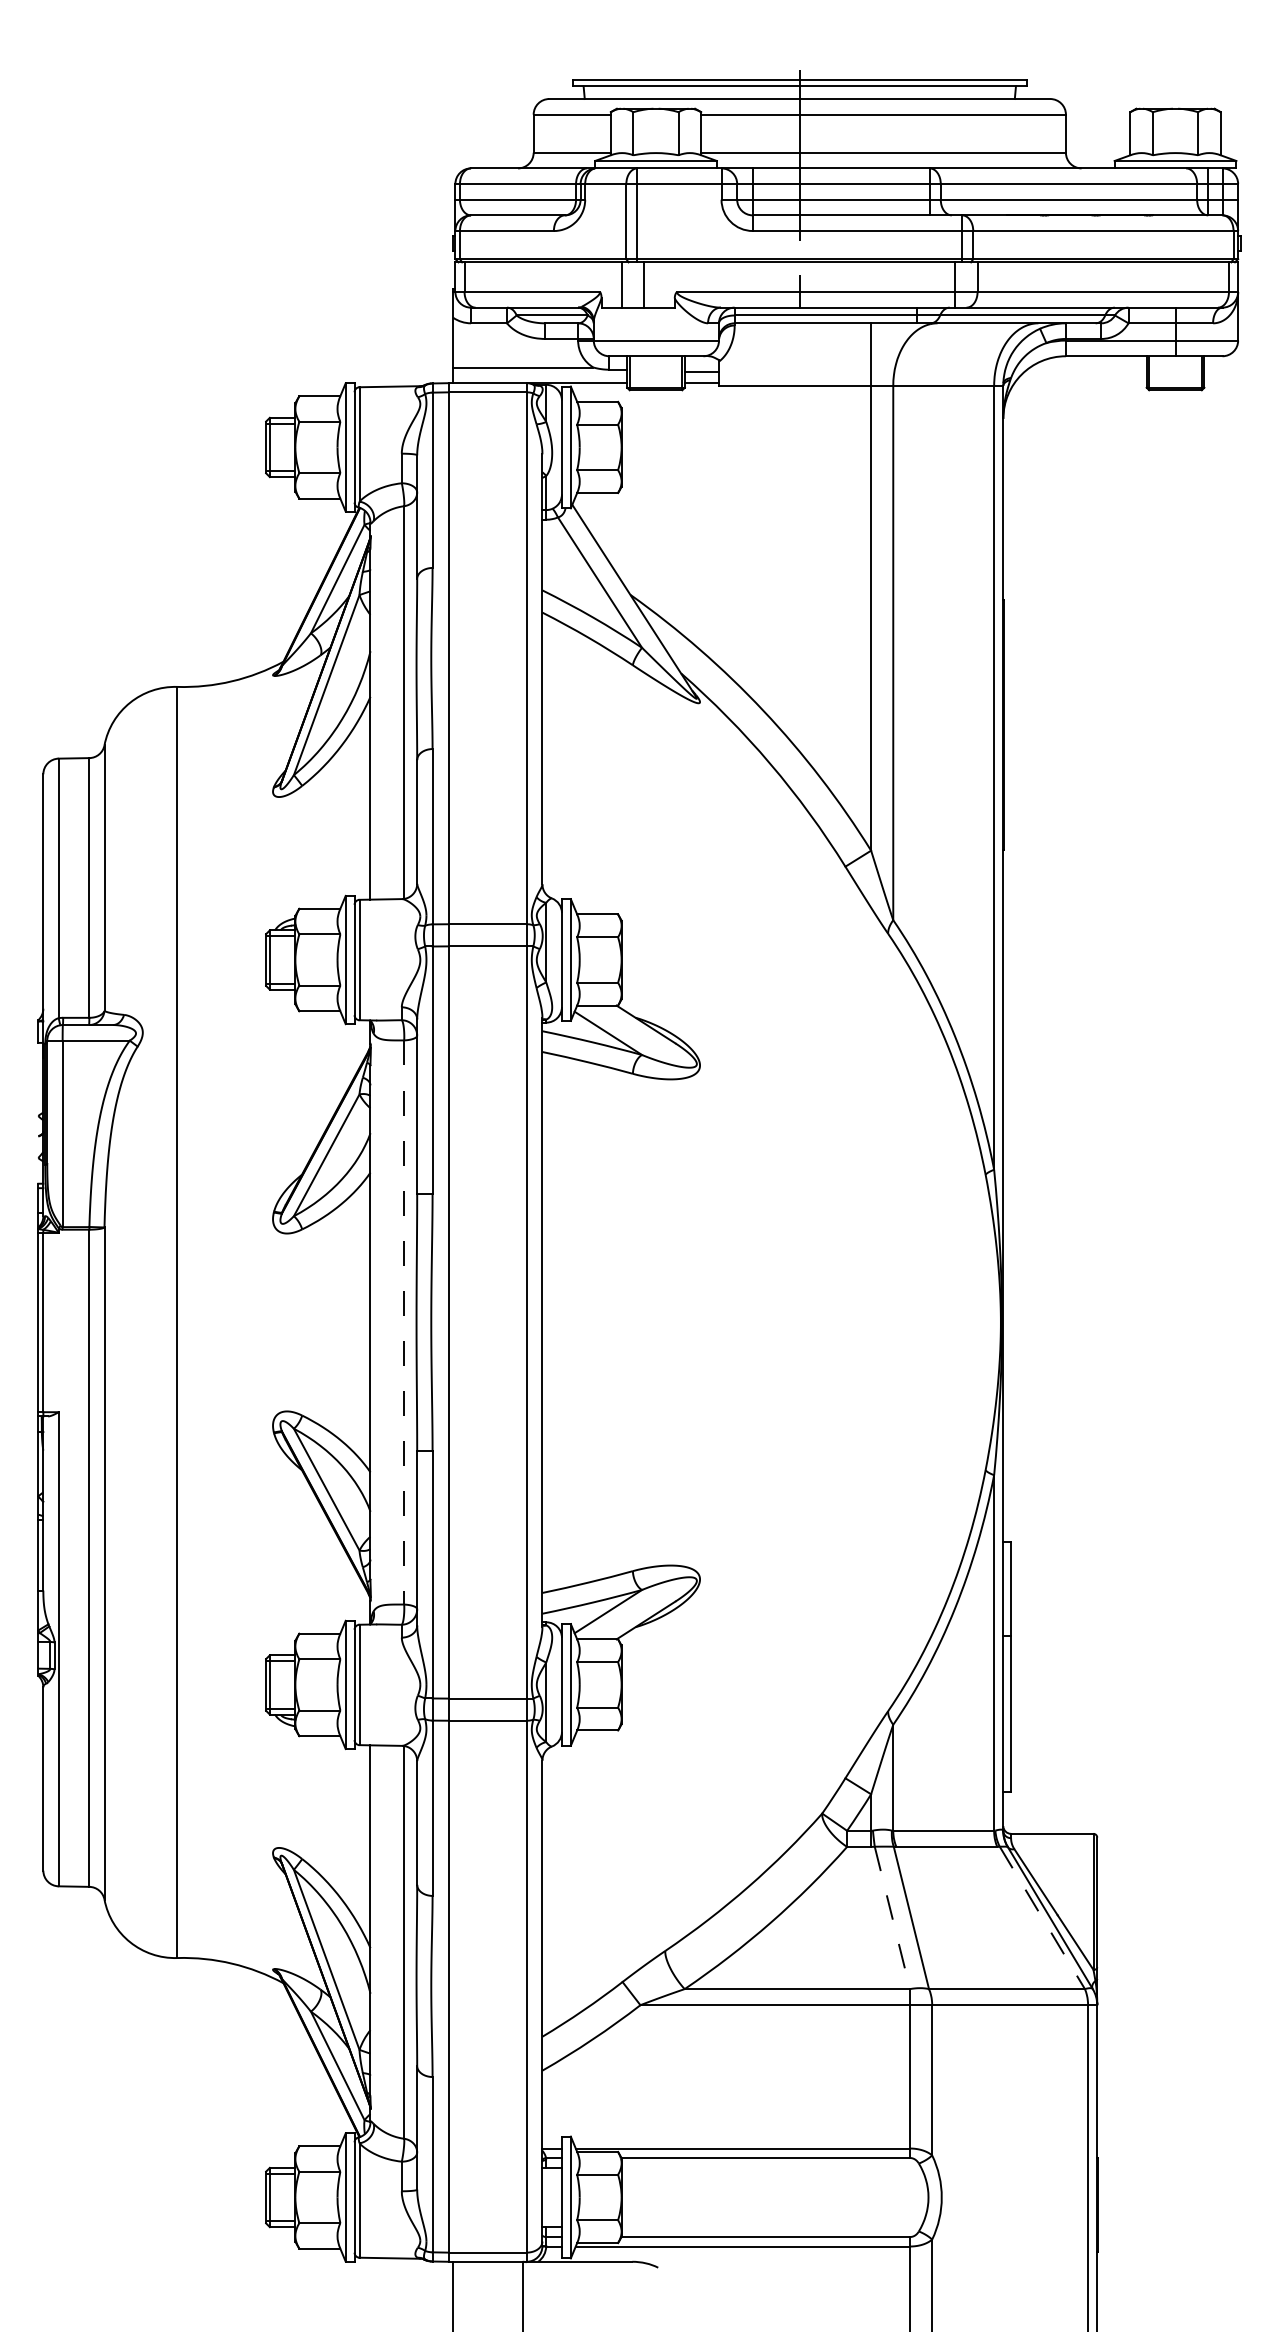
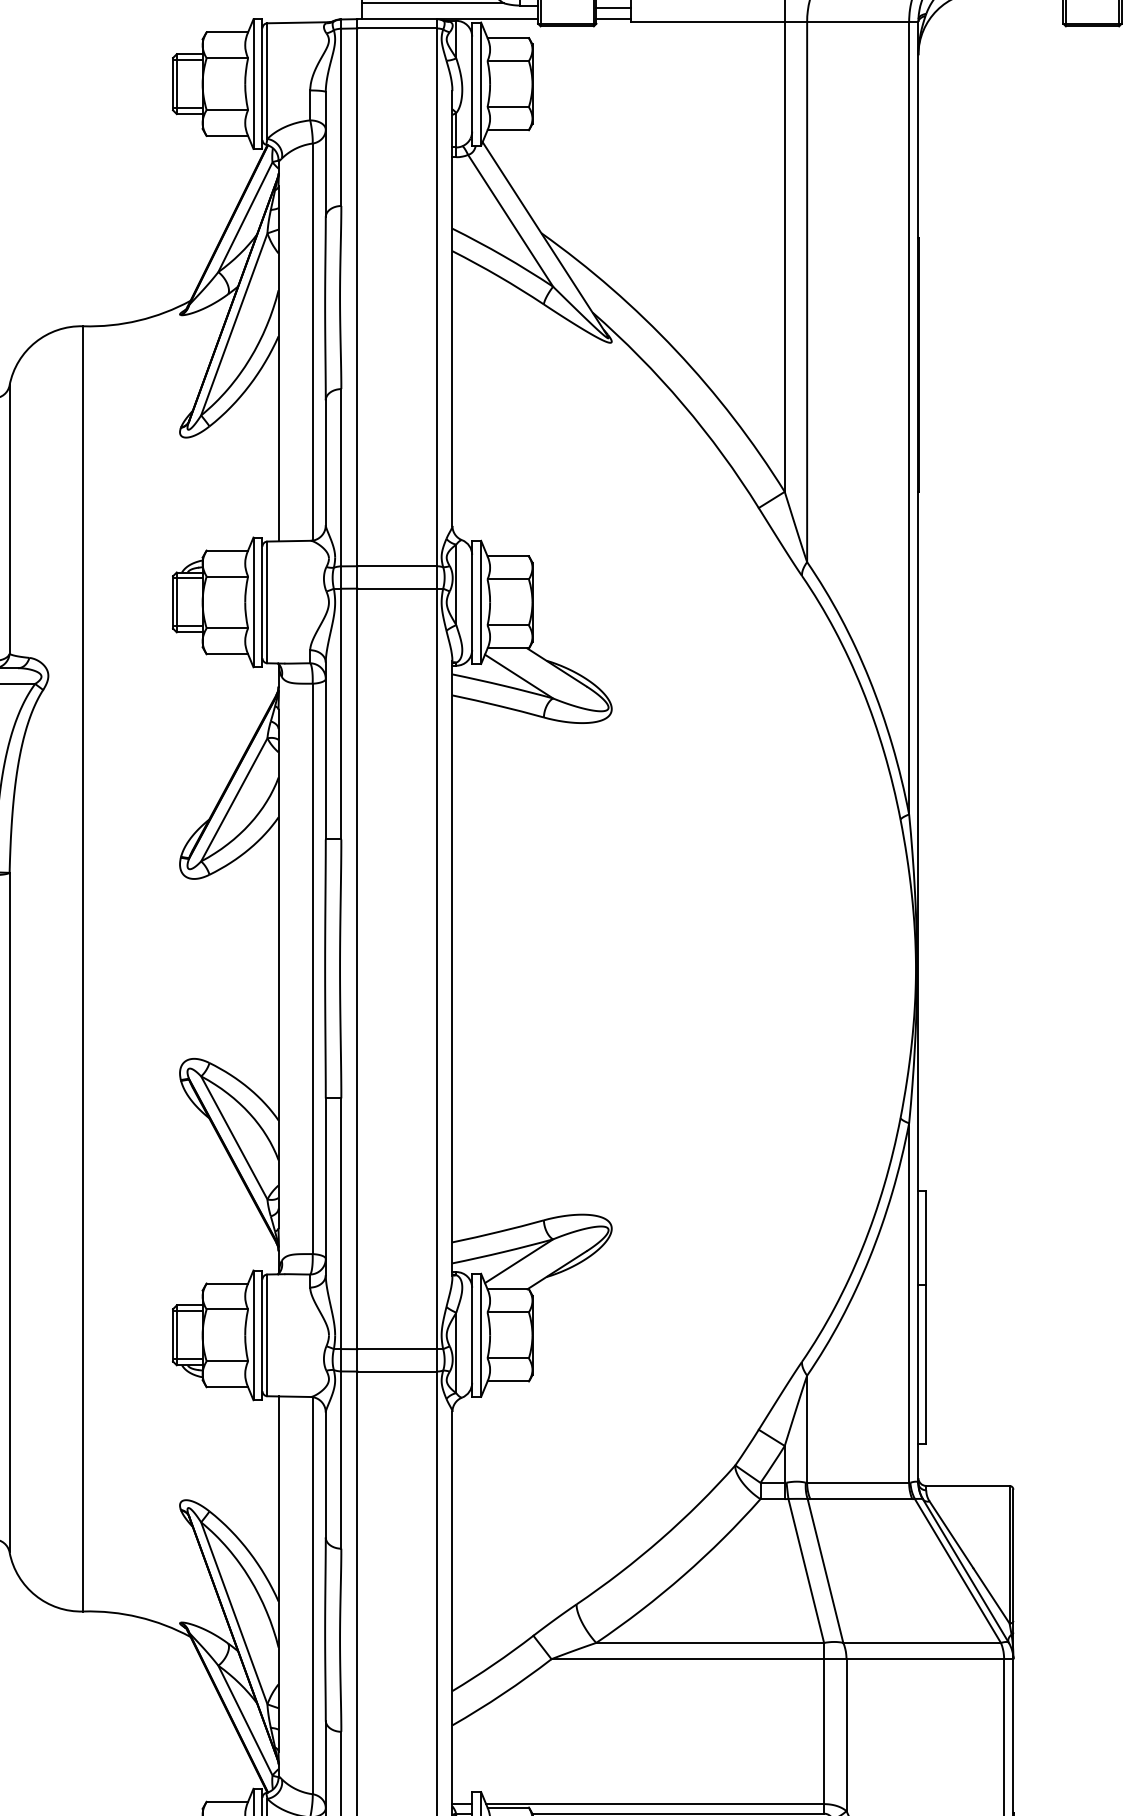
line: (404, 1322) -> (312, 968), dashed -> solid
line: (1042, 1917) -> (958, 1570), dashed -> solid
line: (892, 1918) -> (806, 1571), dashed -> solid

